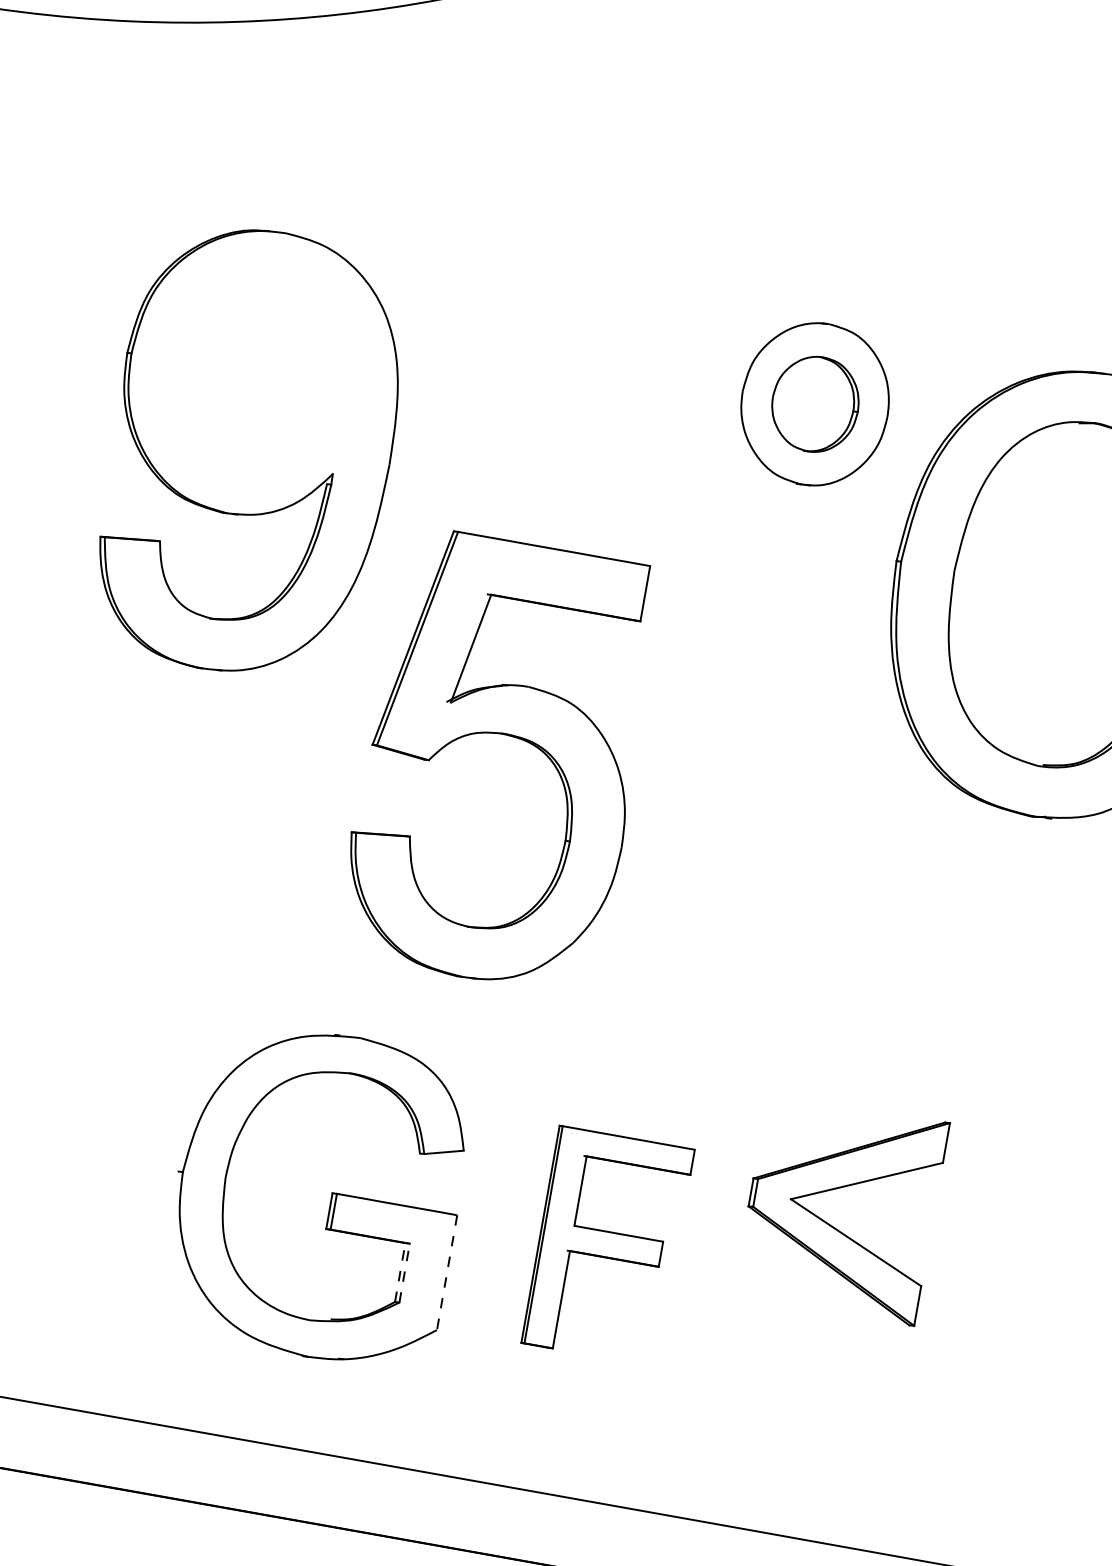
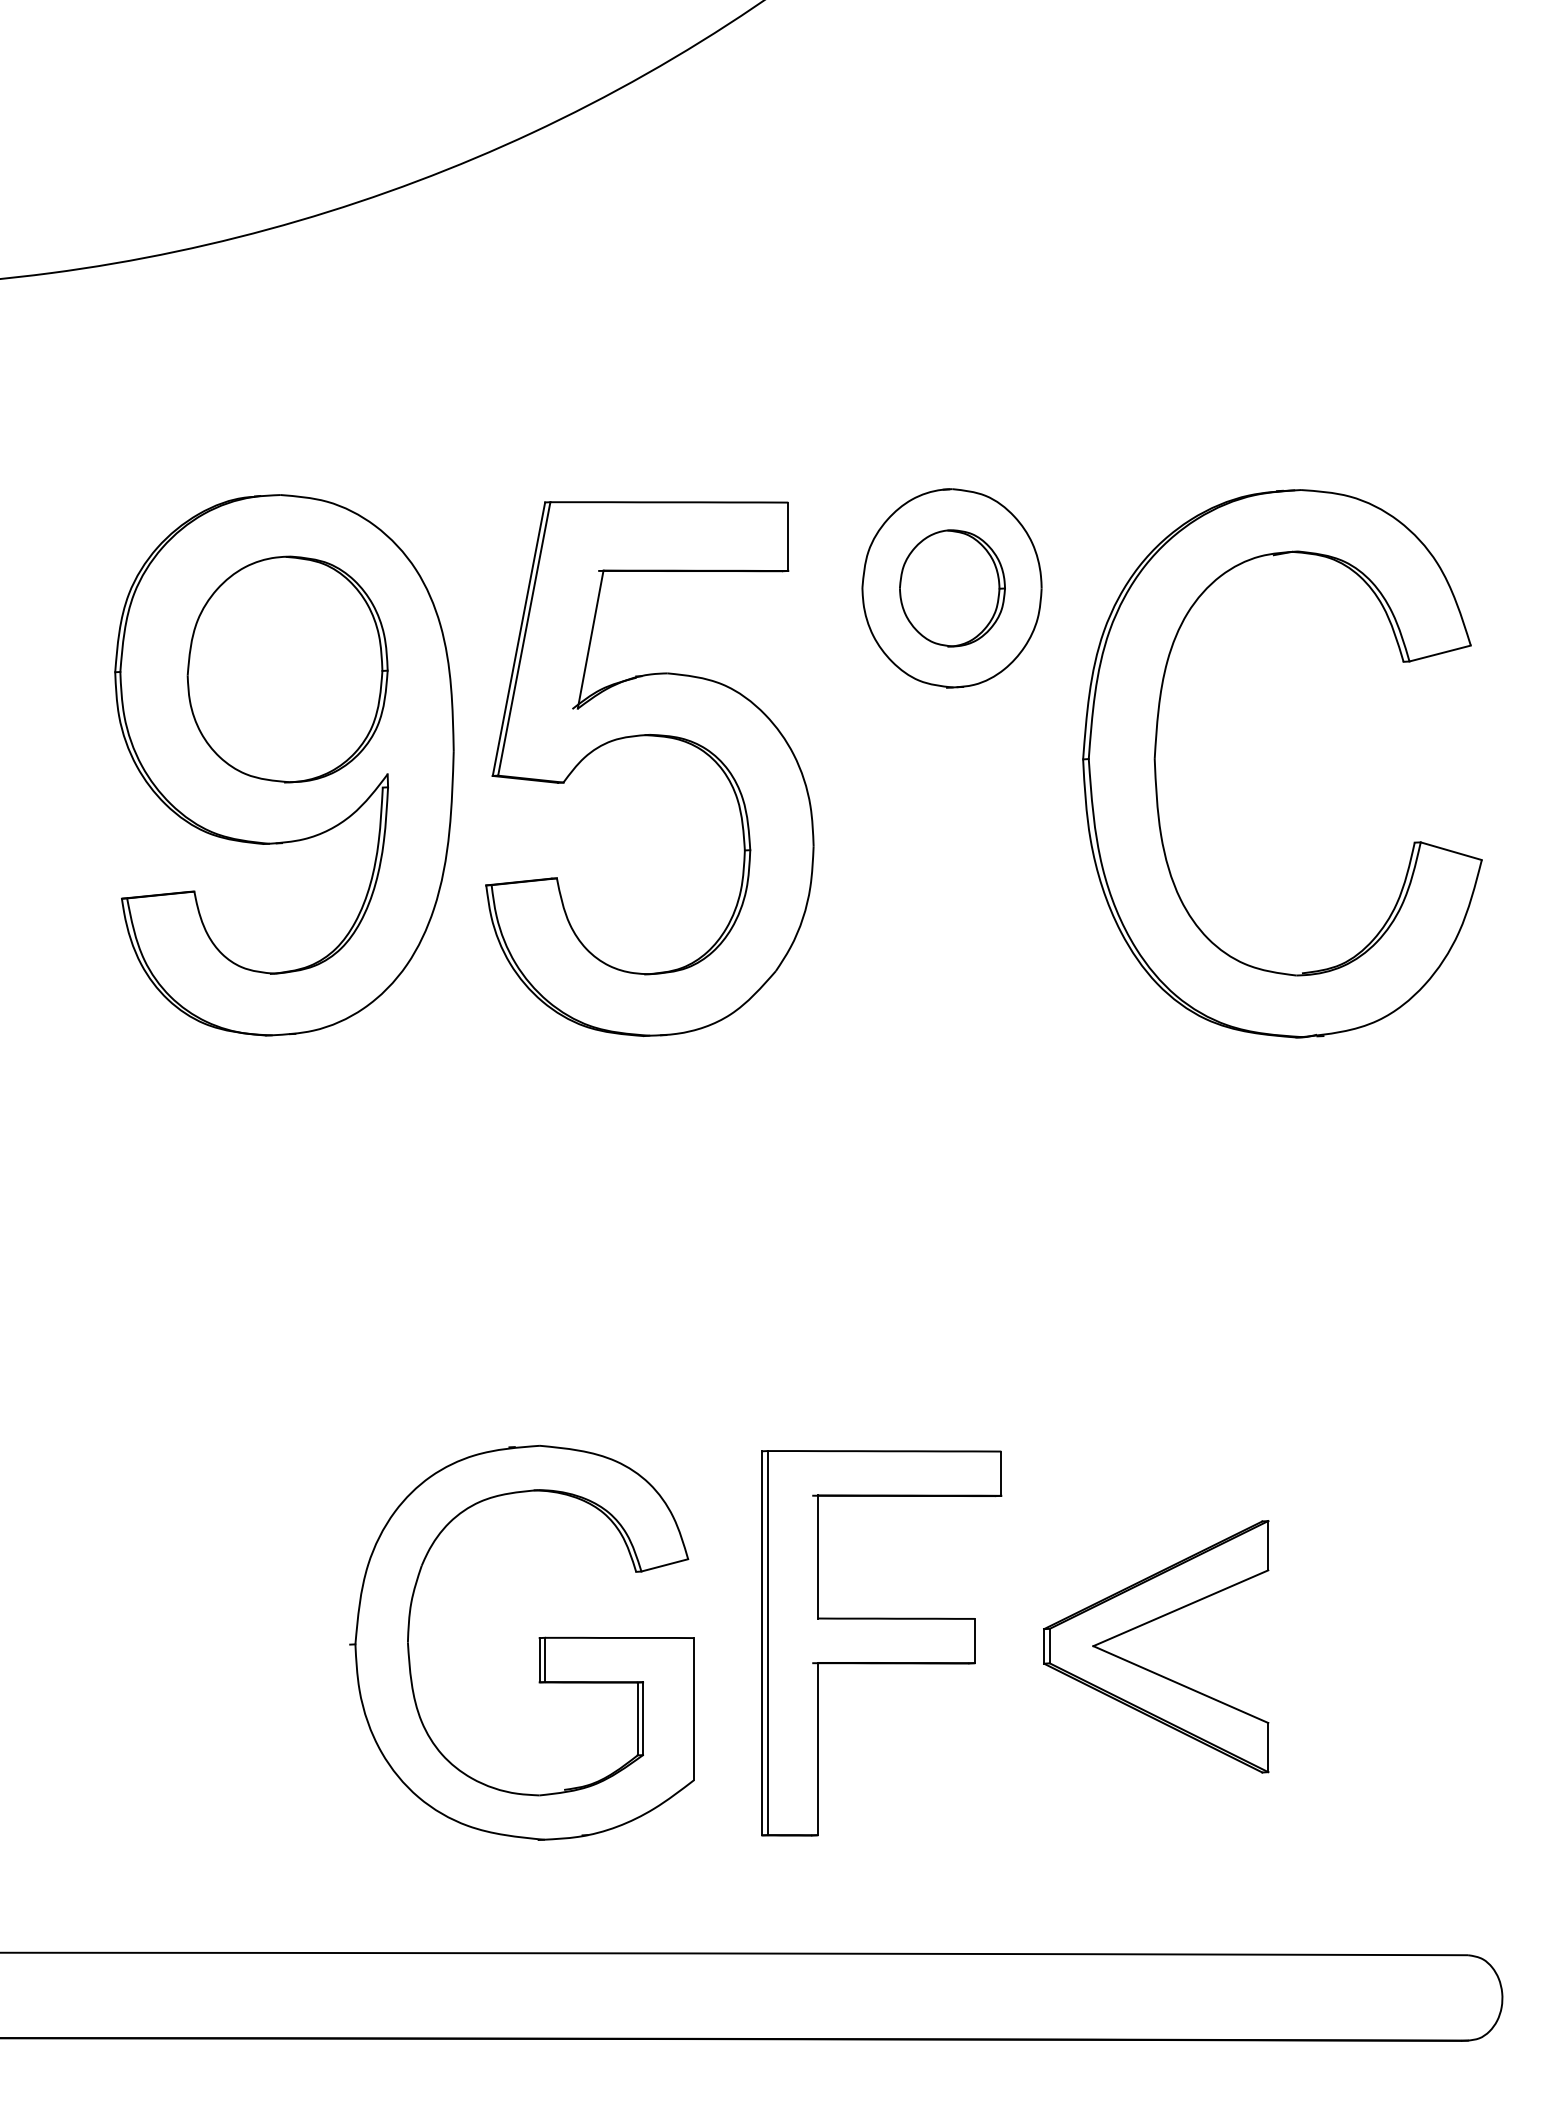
part: (266, 375) -> (287, 669), added
part: (504, 735) -> (649, 736), moved
part: (831, 1224) -> (1147, 1668), moved
part: (607, 1246) -> (881, 1643), size x1.43
line: (400, 1272) -> (637, 1718), dashed -> solid
line: (447, 1272) -> (694, 1709), dashed -> solid
line: (404, 1273) -> (643, 1718), dashed -> solid

